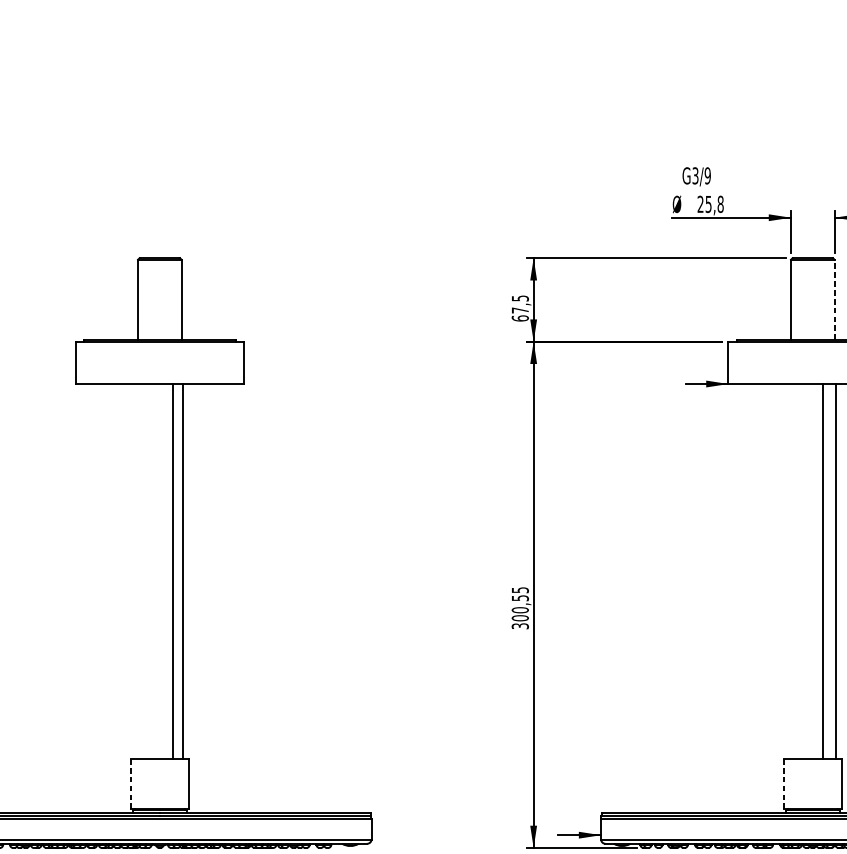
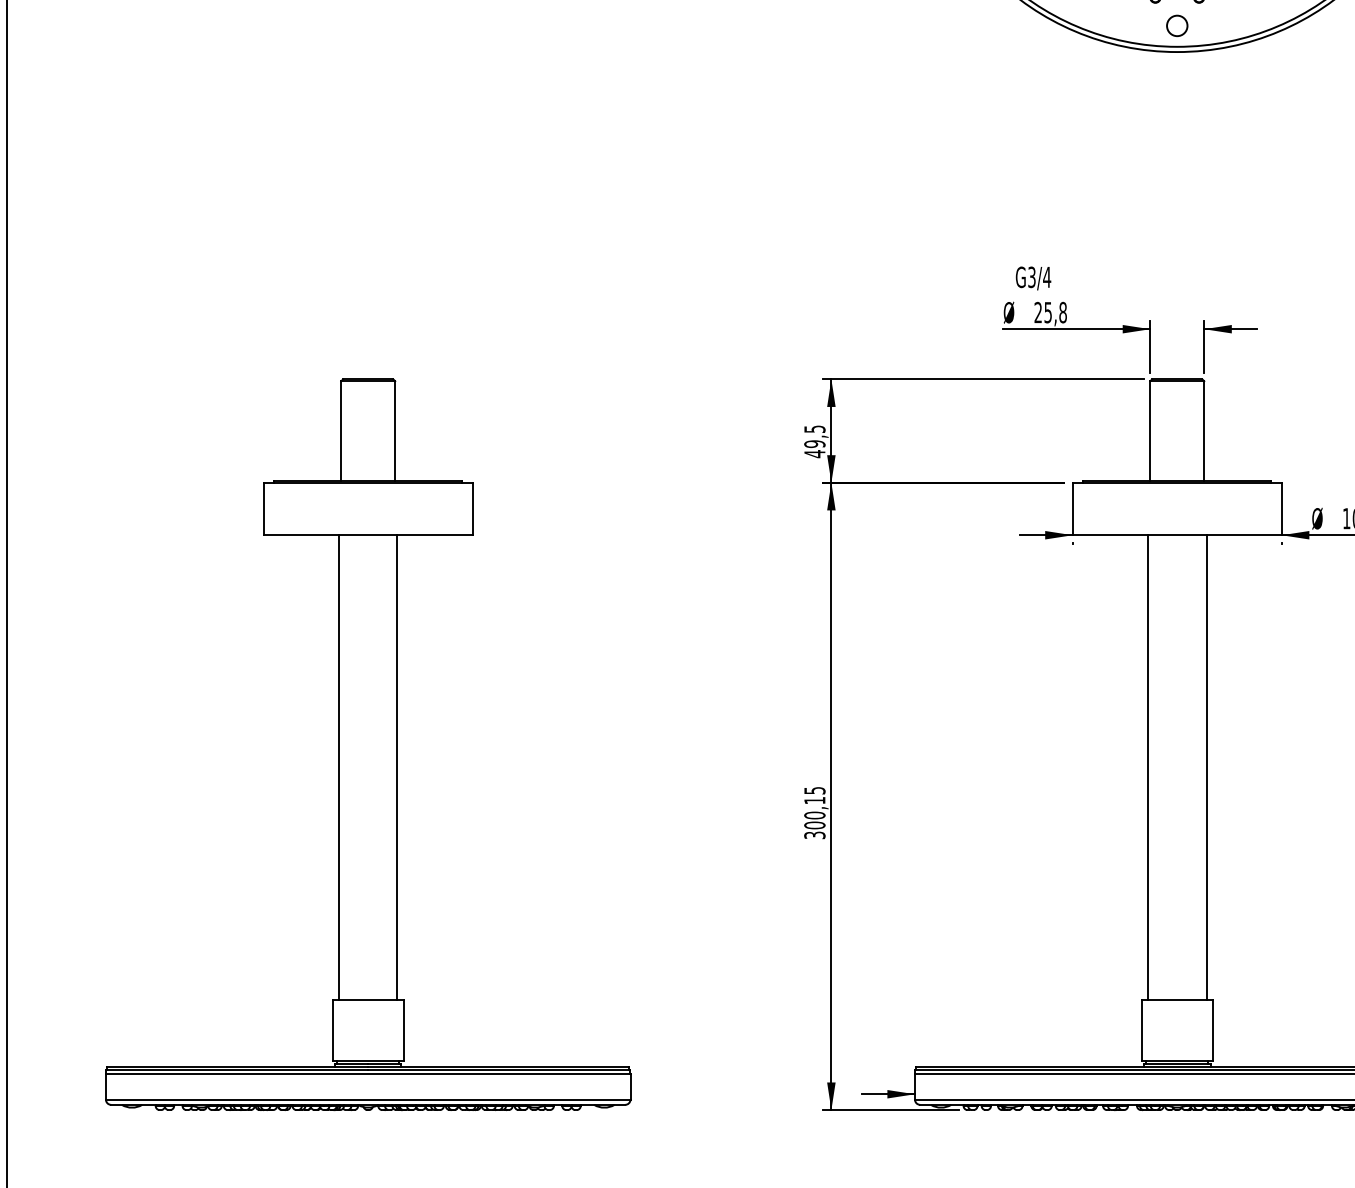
text: (708, 176) -> (1047, 277), G3/9 -> G3/4
line: (834, 299) -> (1204, 430), dashed -> solid
text: (520, 314) -> (814, 449), 67,5 -> 49,5
line: (172, 571) -> (338, 767), moved
line: (823, 571) -> (1148, 767), moved
text: (520, 598) -> (814, 800), 300,55 -> 300,15
line: (131, 783) -> (332, 1030), dashed -> solid
line: (783, 783) -> (1141, 1030), dashed -> solid

